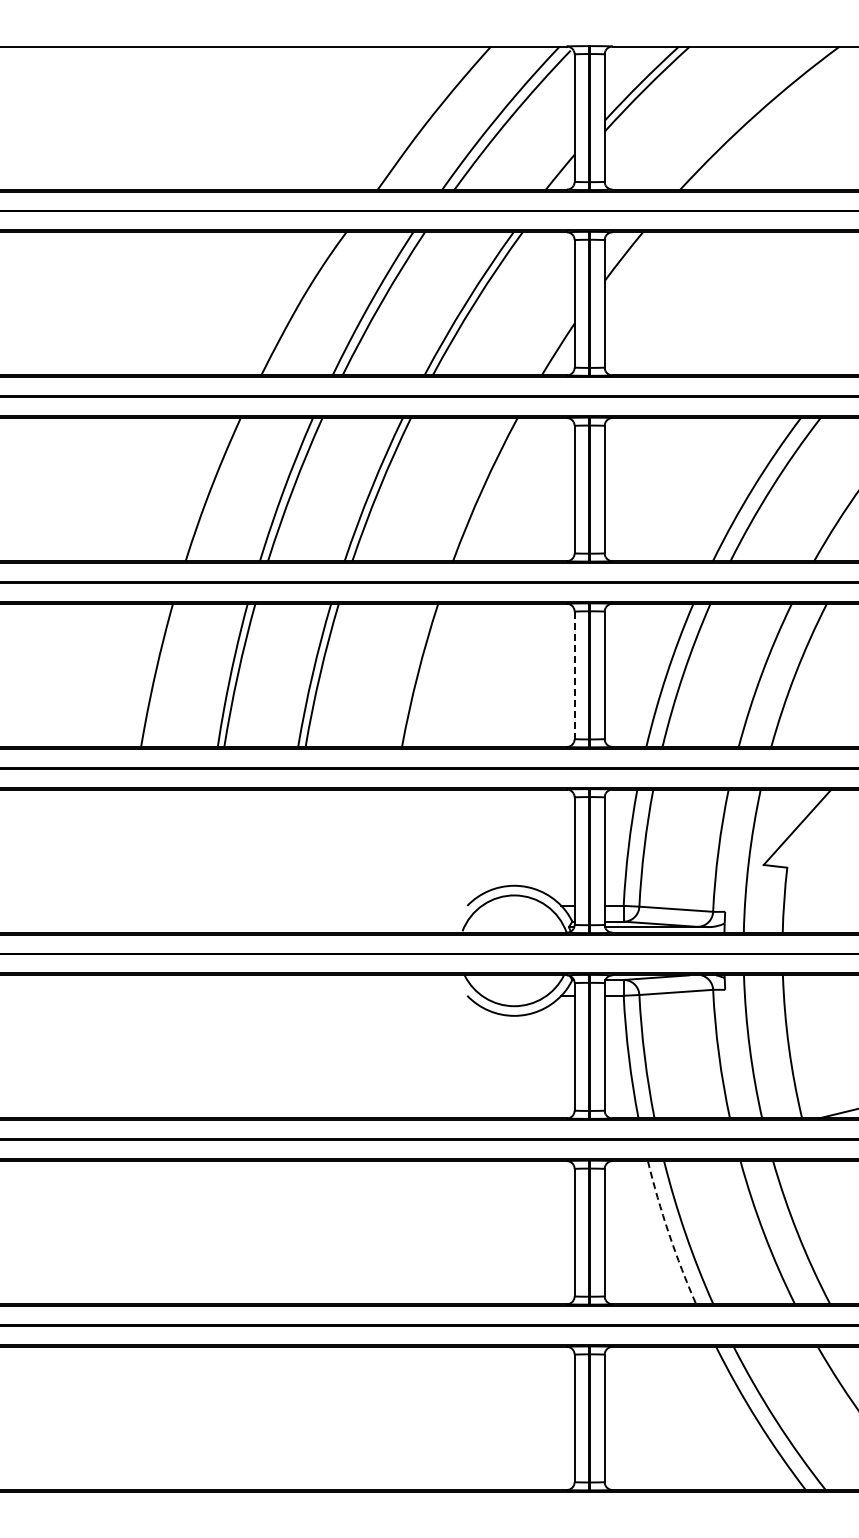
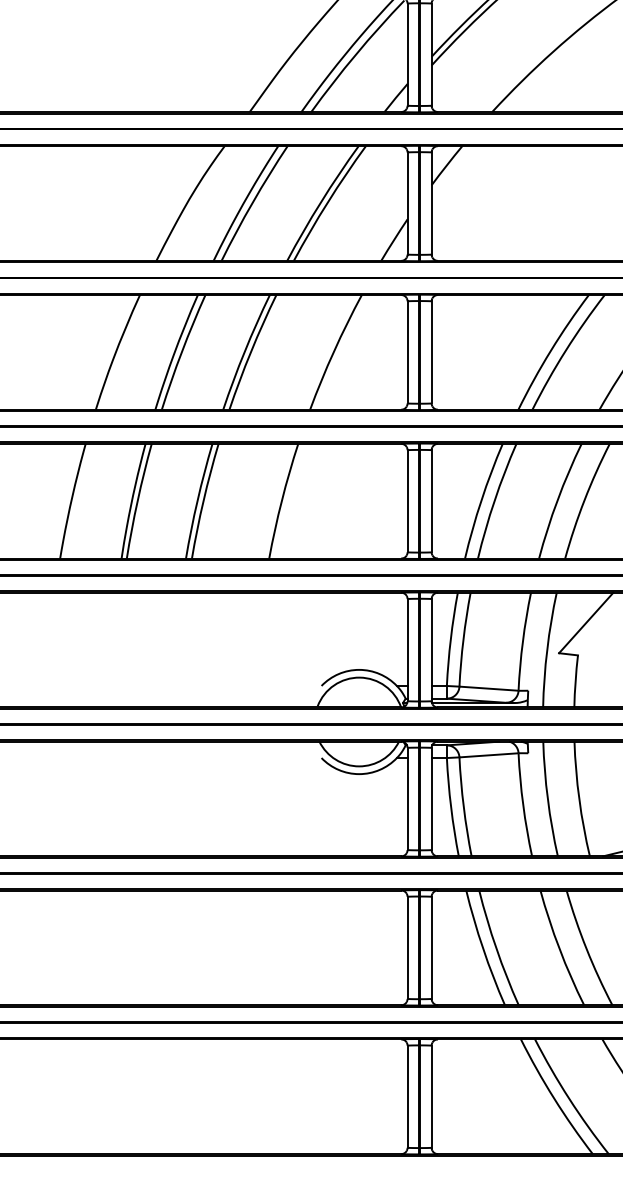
line: (574, 675) -> (407, 501), dashed -> solid
arc: (668, 1233) -> (482, 948), dashed -> solid

